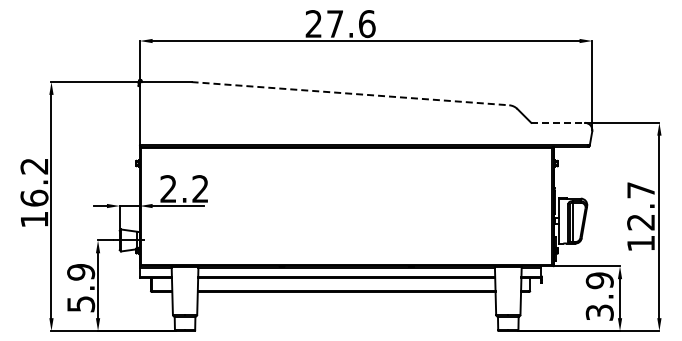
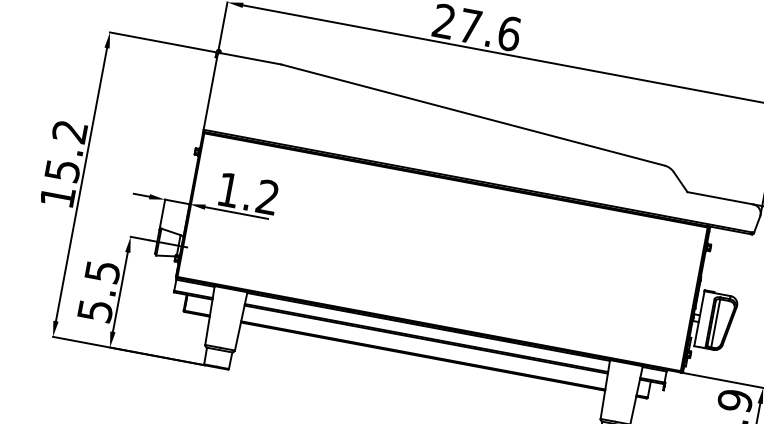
line: (350, 93) -> (473, 114), dashed -> solid
line: (558, 122) -> (720, 197), dashed -> solid
text: (168, 188) -> (228, 189), 2.2 -> 1.2
text: (34, 197) -> (62, 169), 16.2 -> 15.2
text: (80, 272) -> (101, 271), 5.9 -> 5.5

